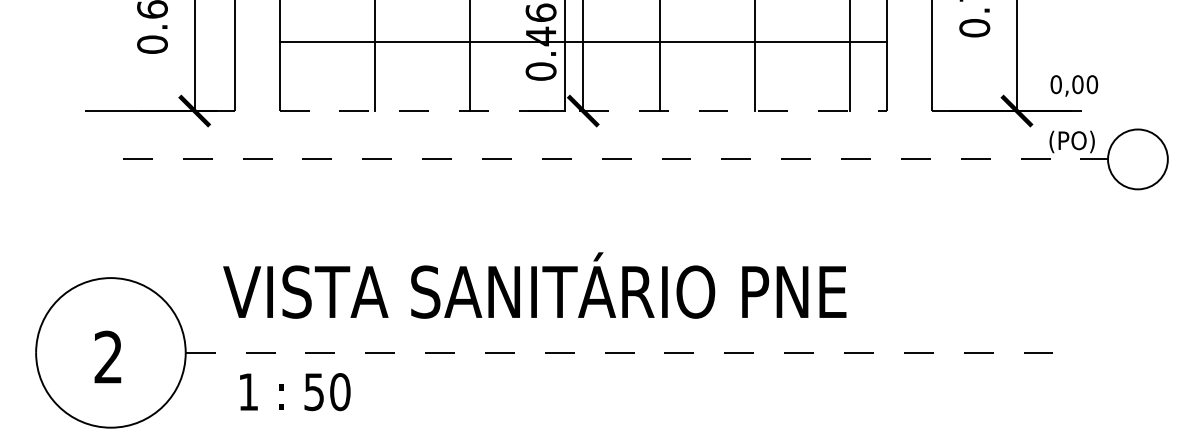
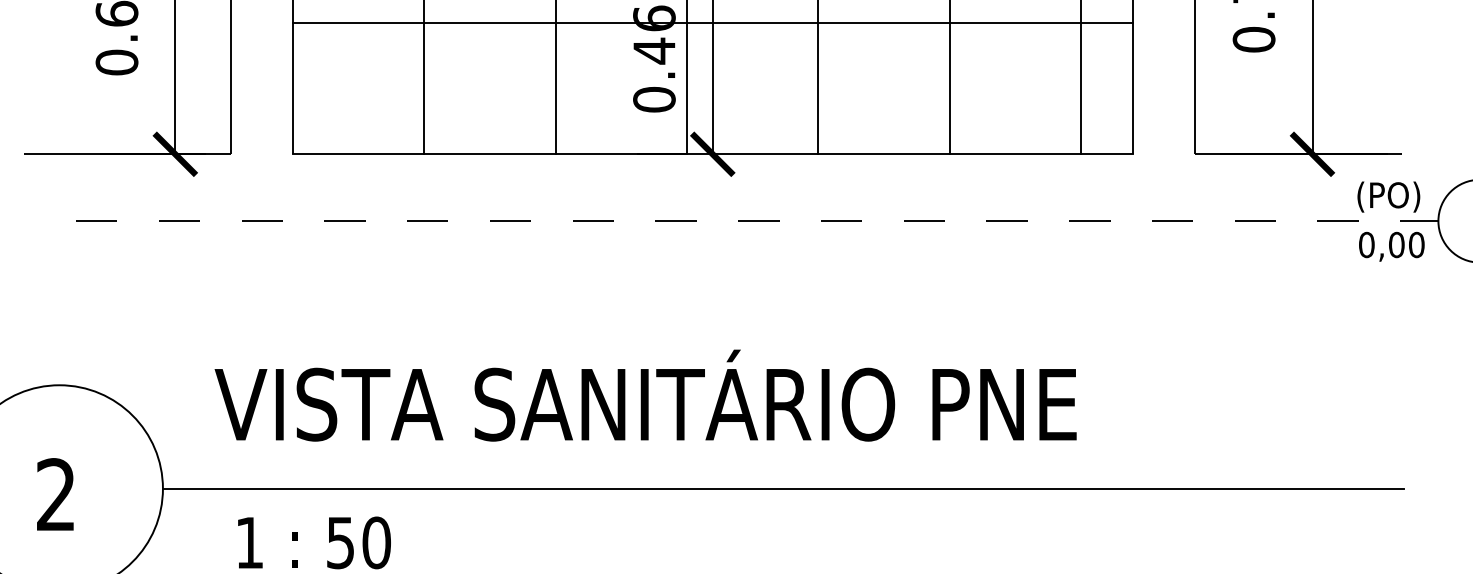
line: (583, 42) -> (713, 23), moved
text: (1074, 85) -> (1392, 246), moved
line: (583, 111) -> (713, 154), dashed -> solid
line: (634, 352) -> (783, 488), dashed -> solid

